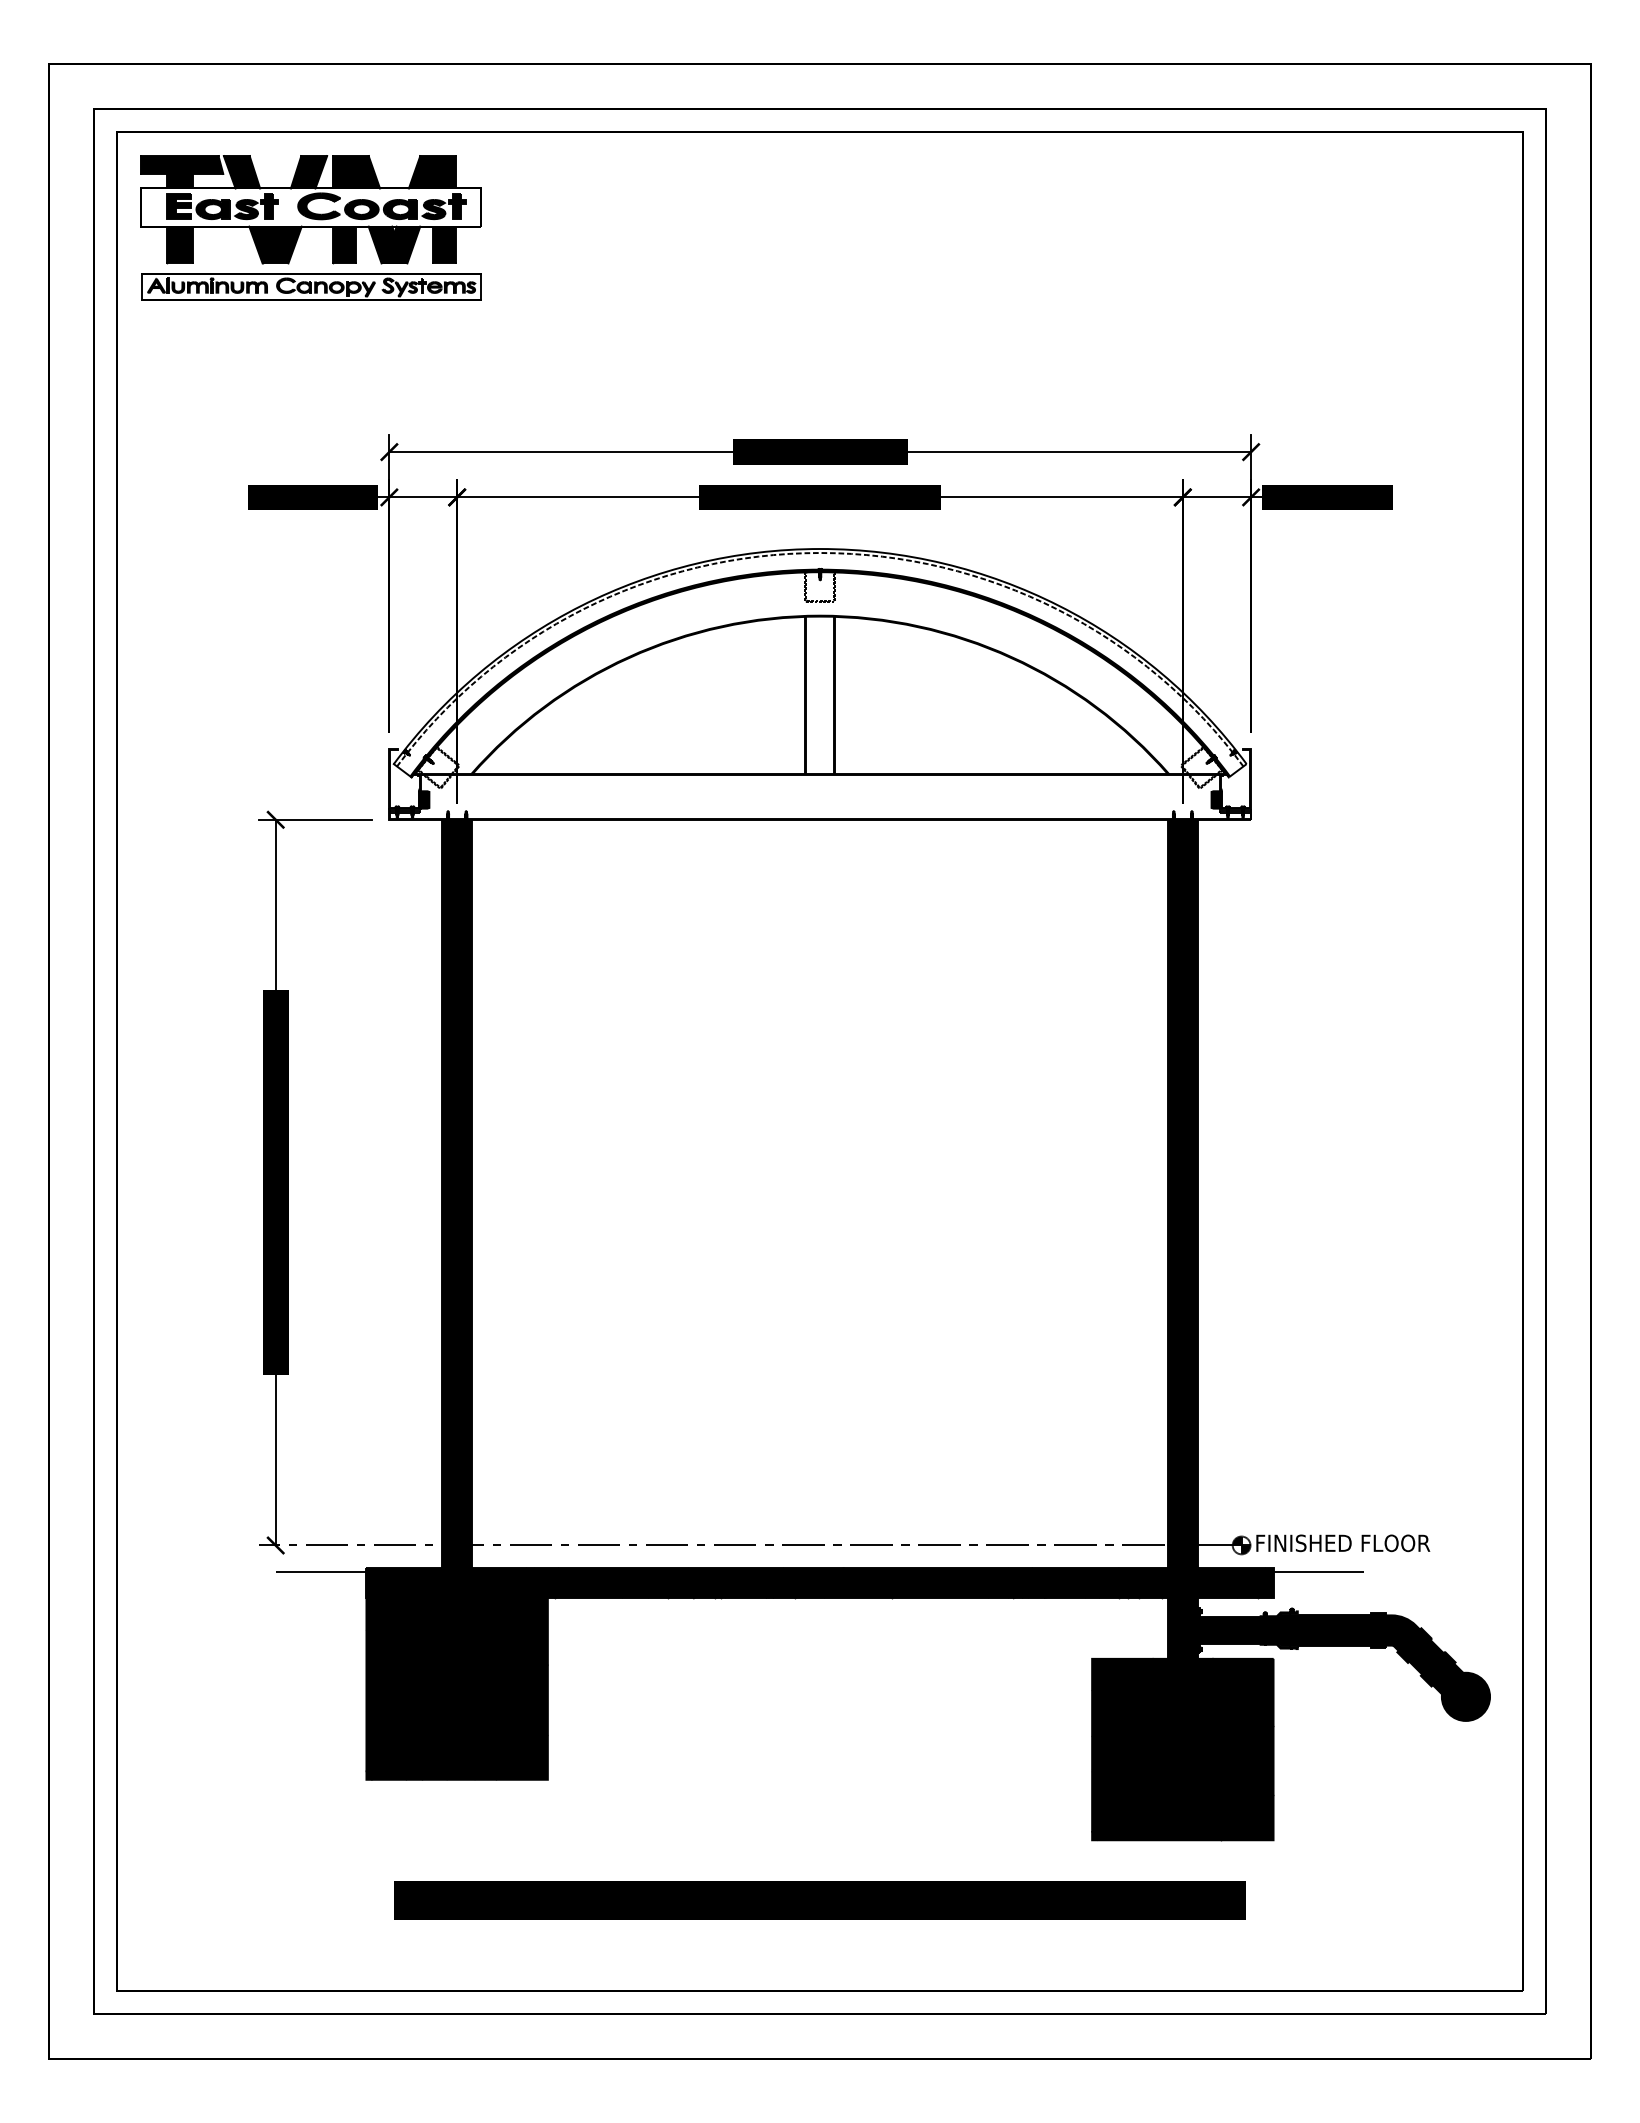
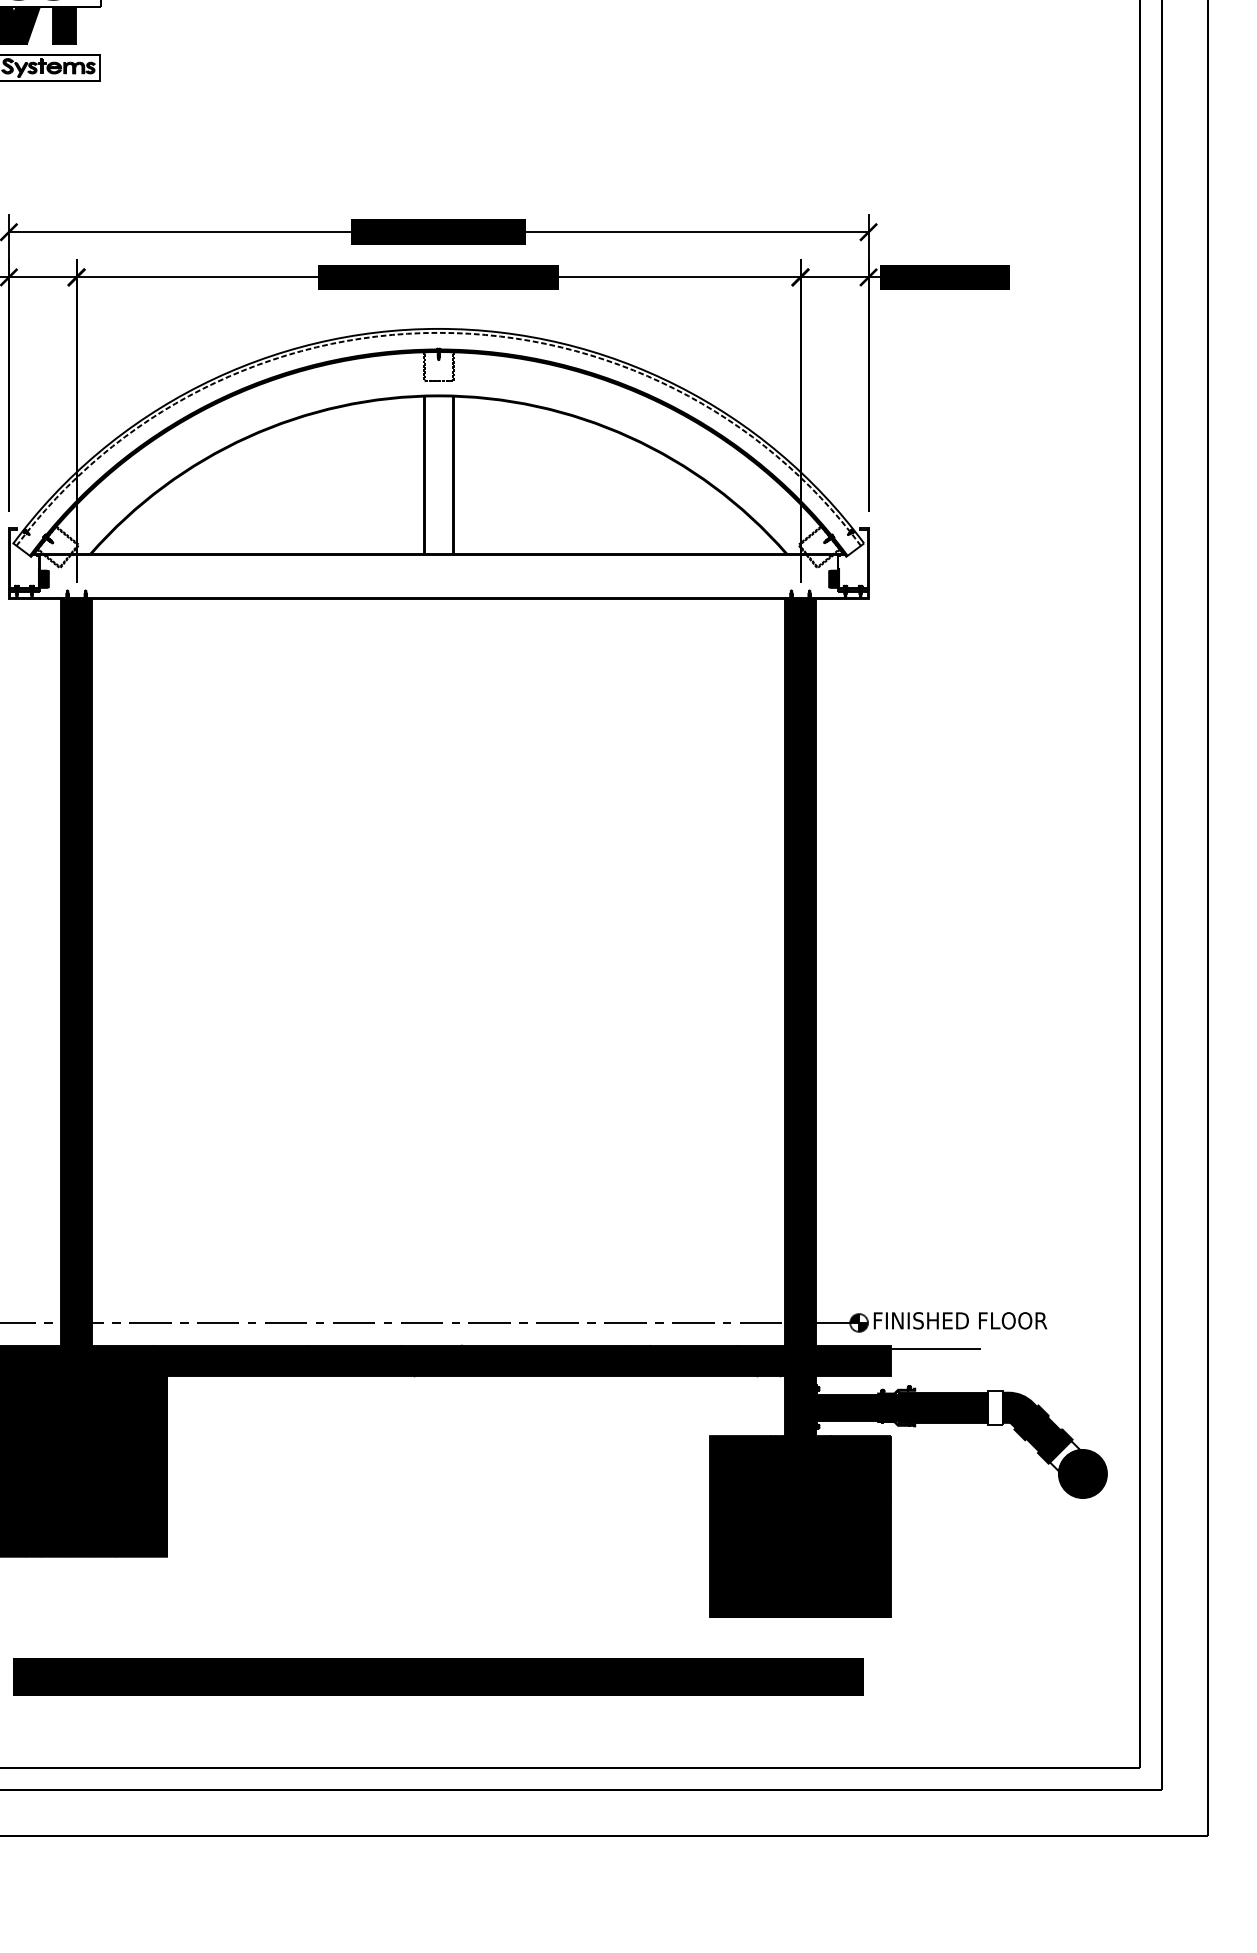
fill: (1377, 1630) -> (994, 1407), removed
fill: (1447, 1678) -> (1064, 1455), removed

